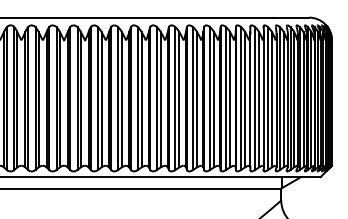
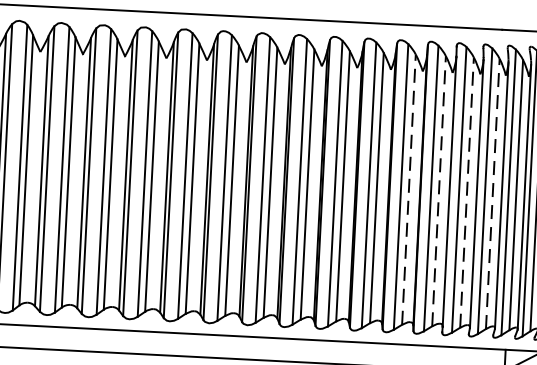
line: (230, 99) -> (409, 189), solid -> dashed
line: (245, 99) -> (439, 190), solid -> dashed
line: (259, 99) -> (467, 192), solid -> dashed
line: (272, 99) -> (493, 193), solid -> dashed

